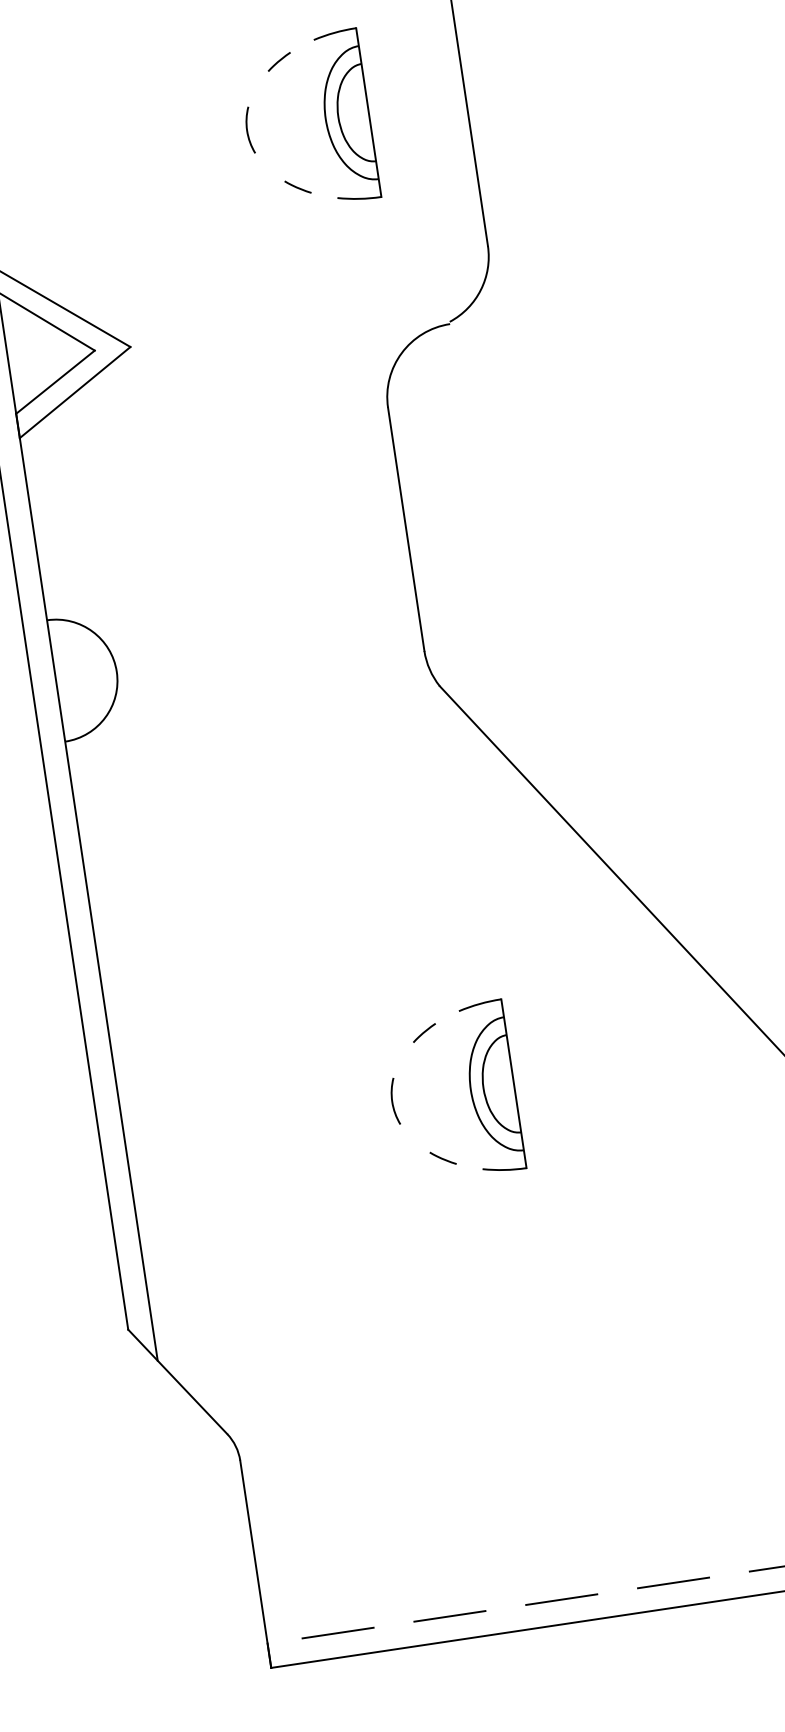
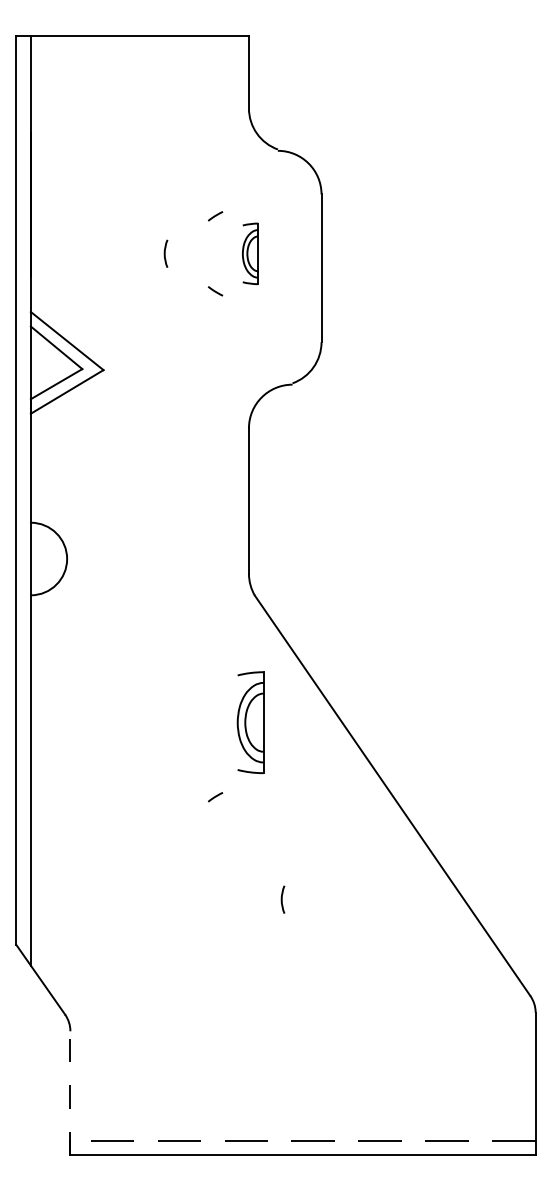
part: (347, 115) -> (250, 253), size x0.6
curve: (248, 130) -> (165, 253), moved
part: (492, 1086) -> (250, 722), moved
curve: (393, 1101) -> (282, 899), moved
line: (443, 1158) -> (215, 872), removed
line: (255, 1564) -> (70, 1093), solid -> dashed

